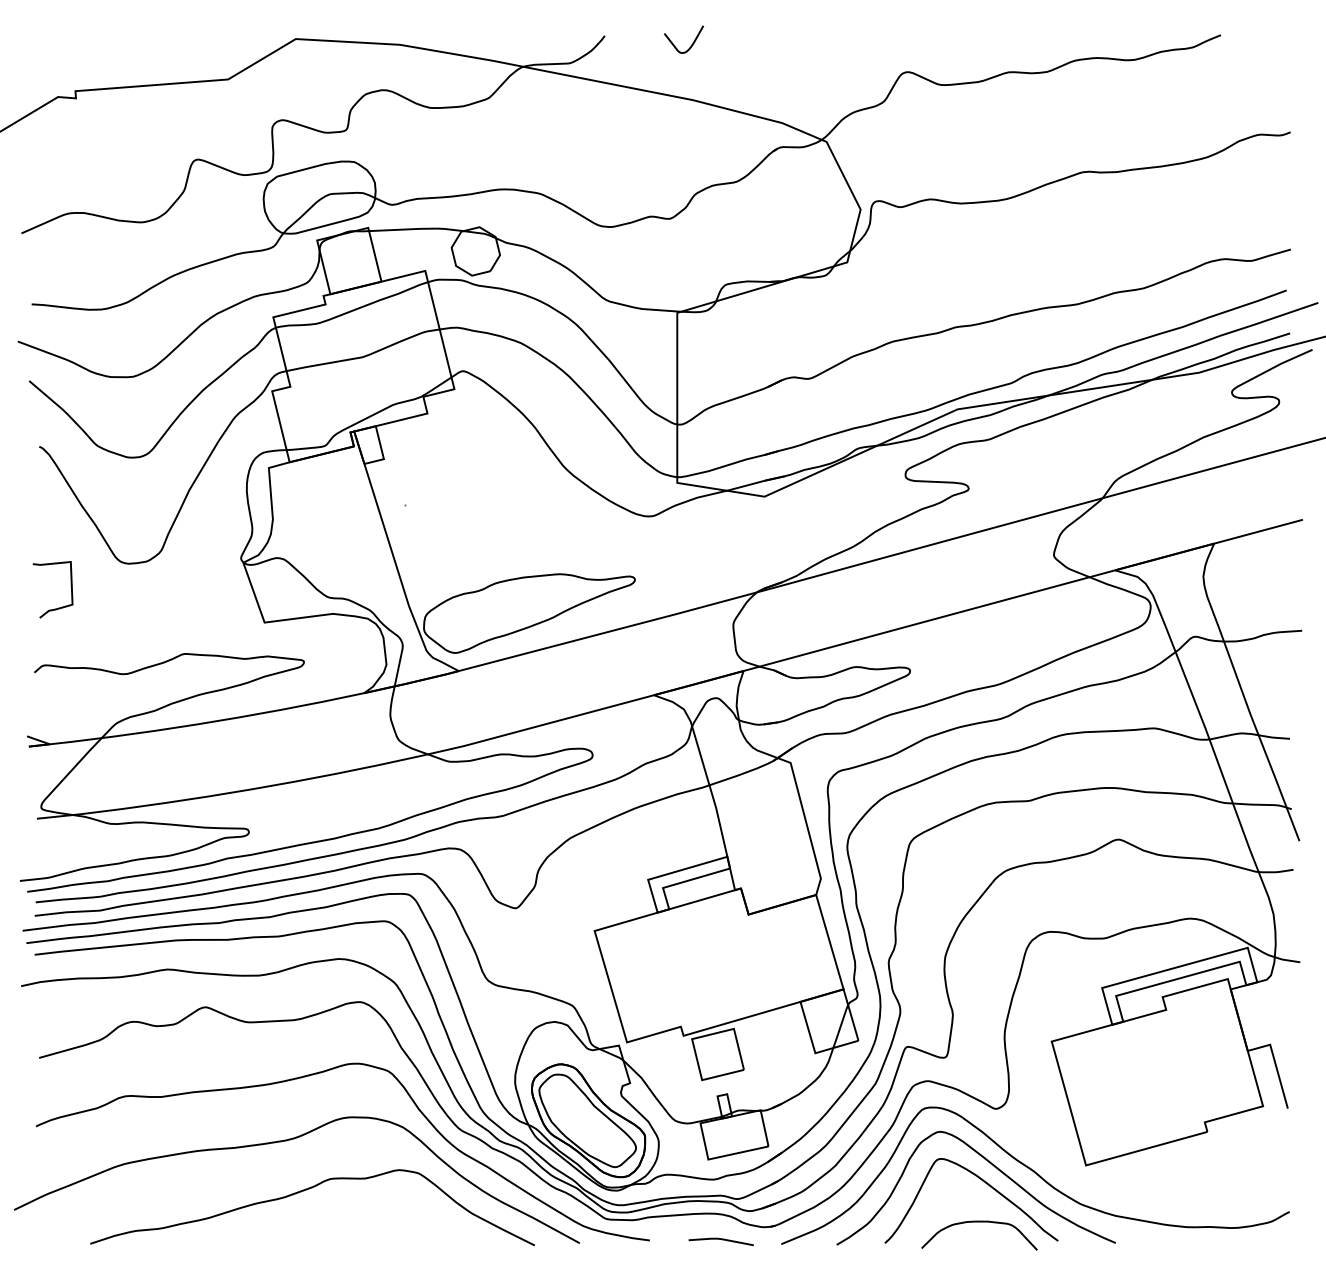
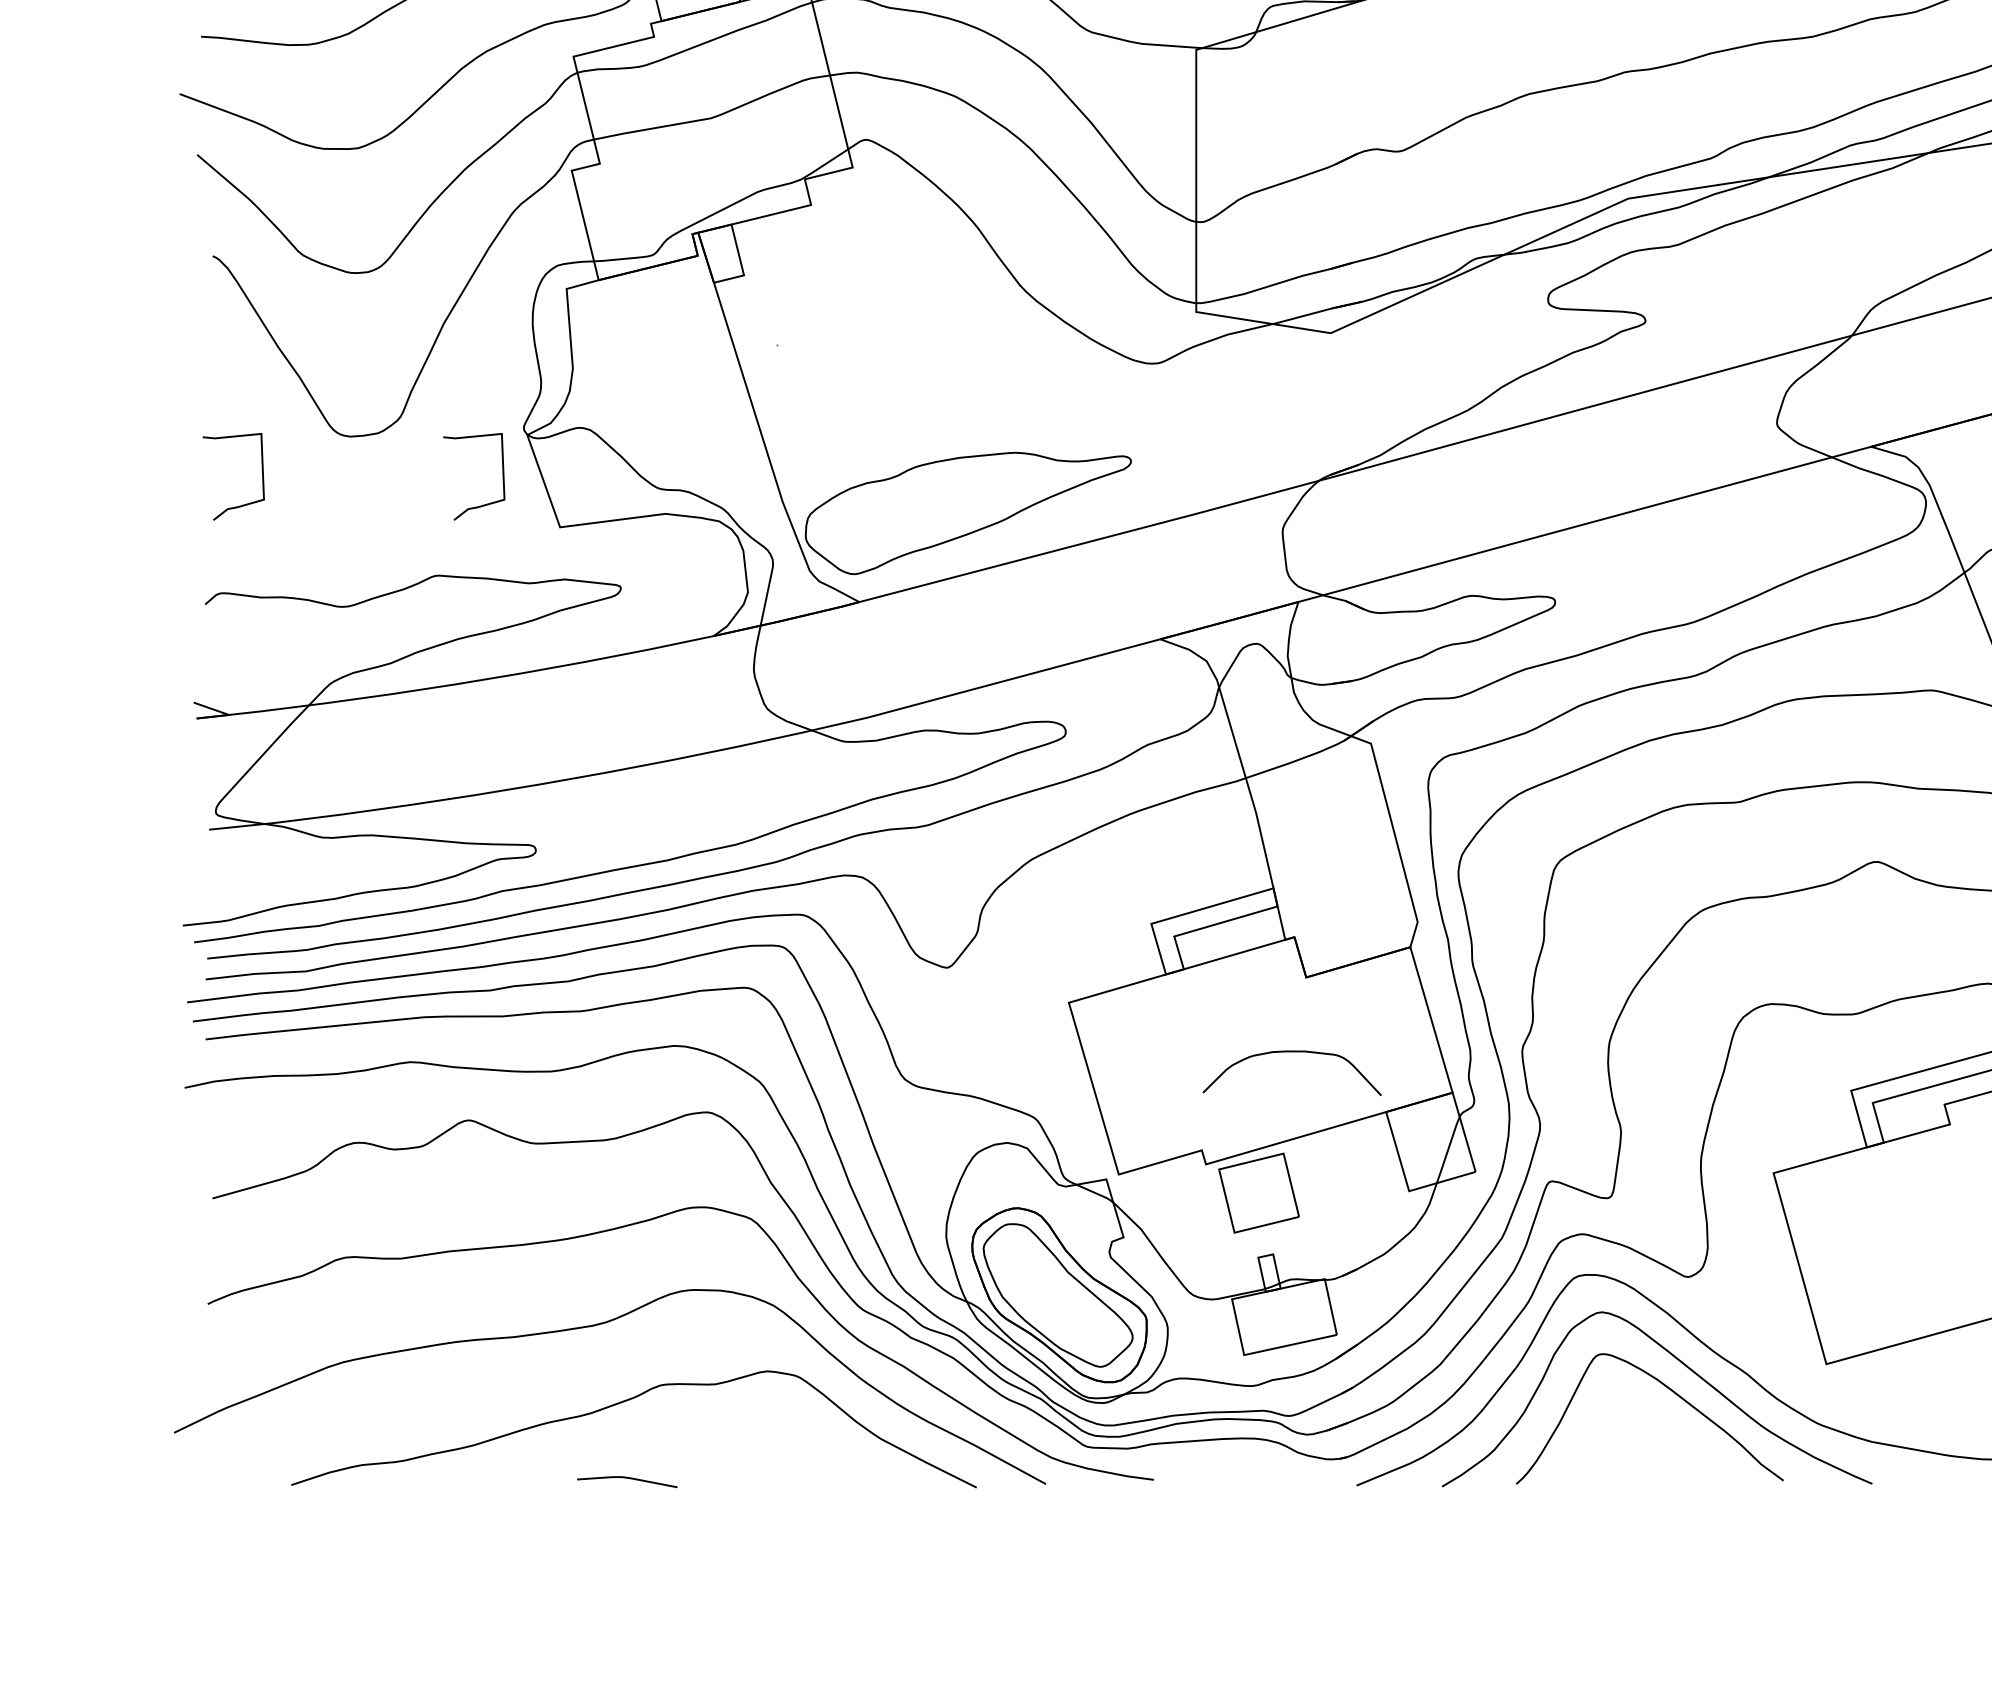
curve: (226, 586) -> (501, 471), added
curve: (979, 1222) -> (1292, 1052), moved
line: (721, 1240) -> (627, 1479), moved

